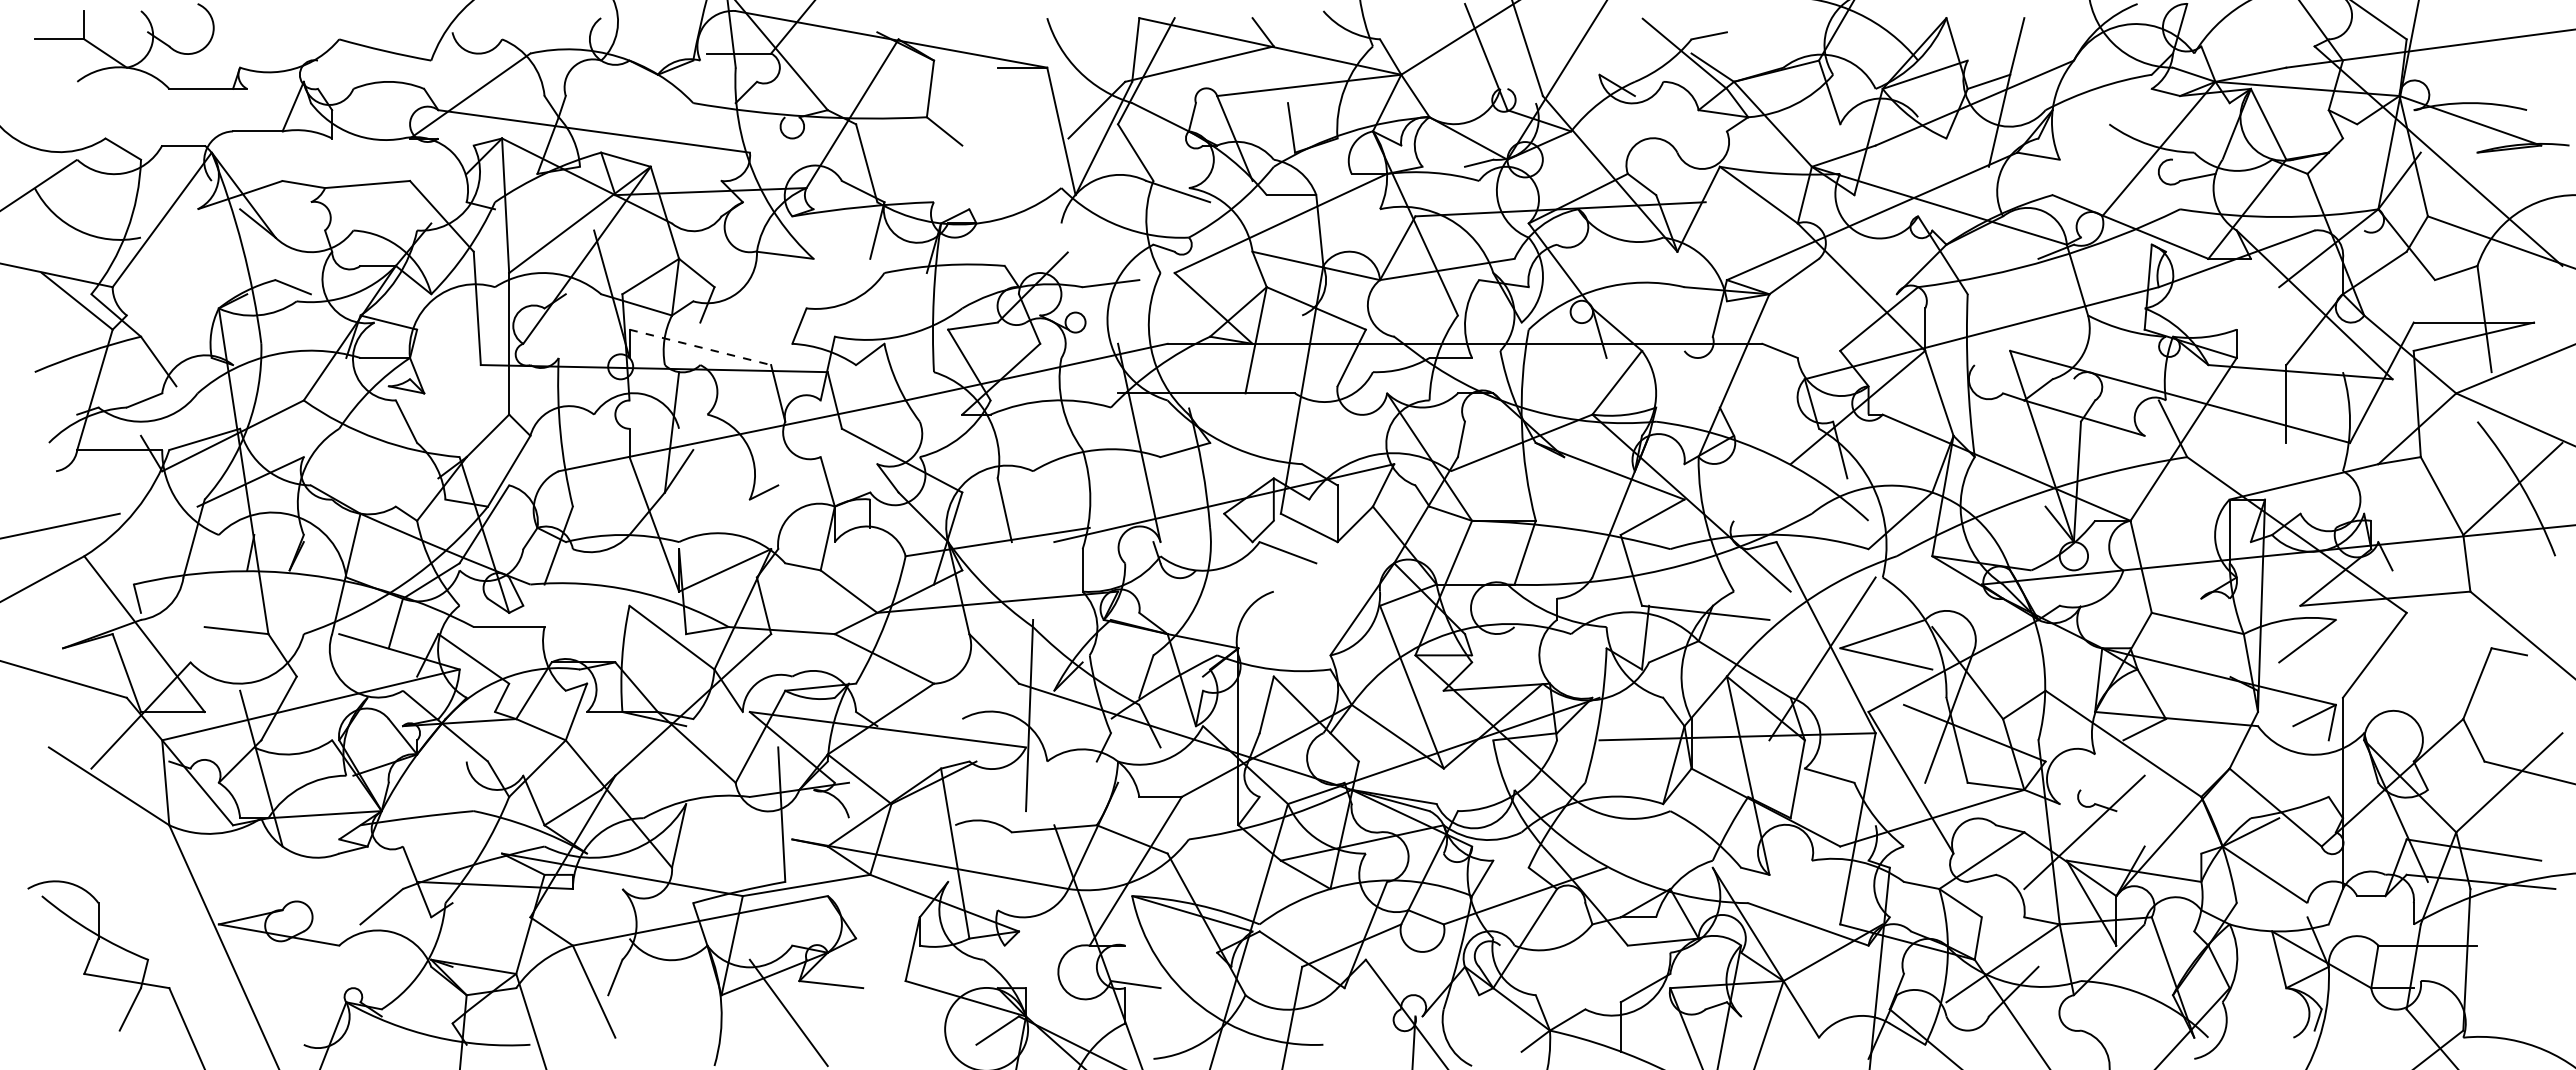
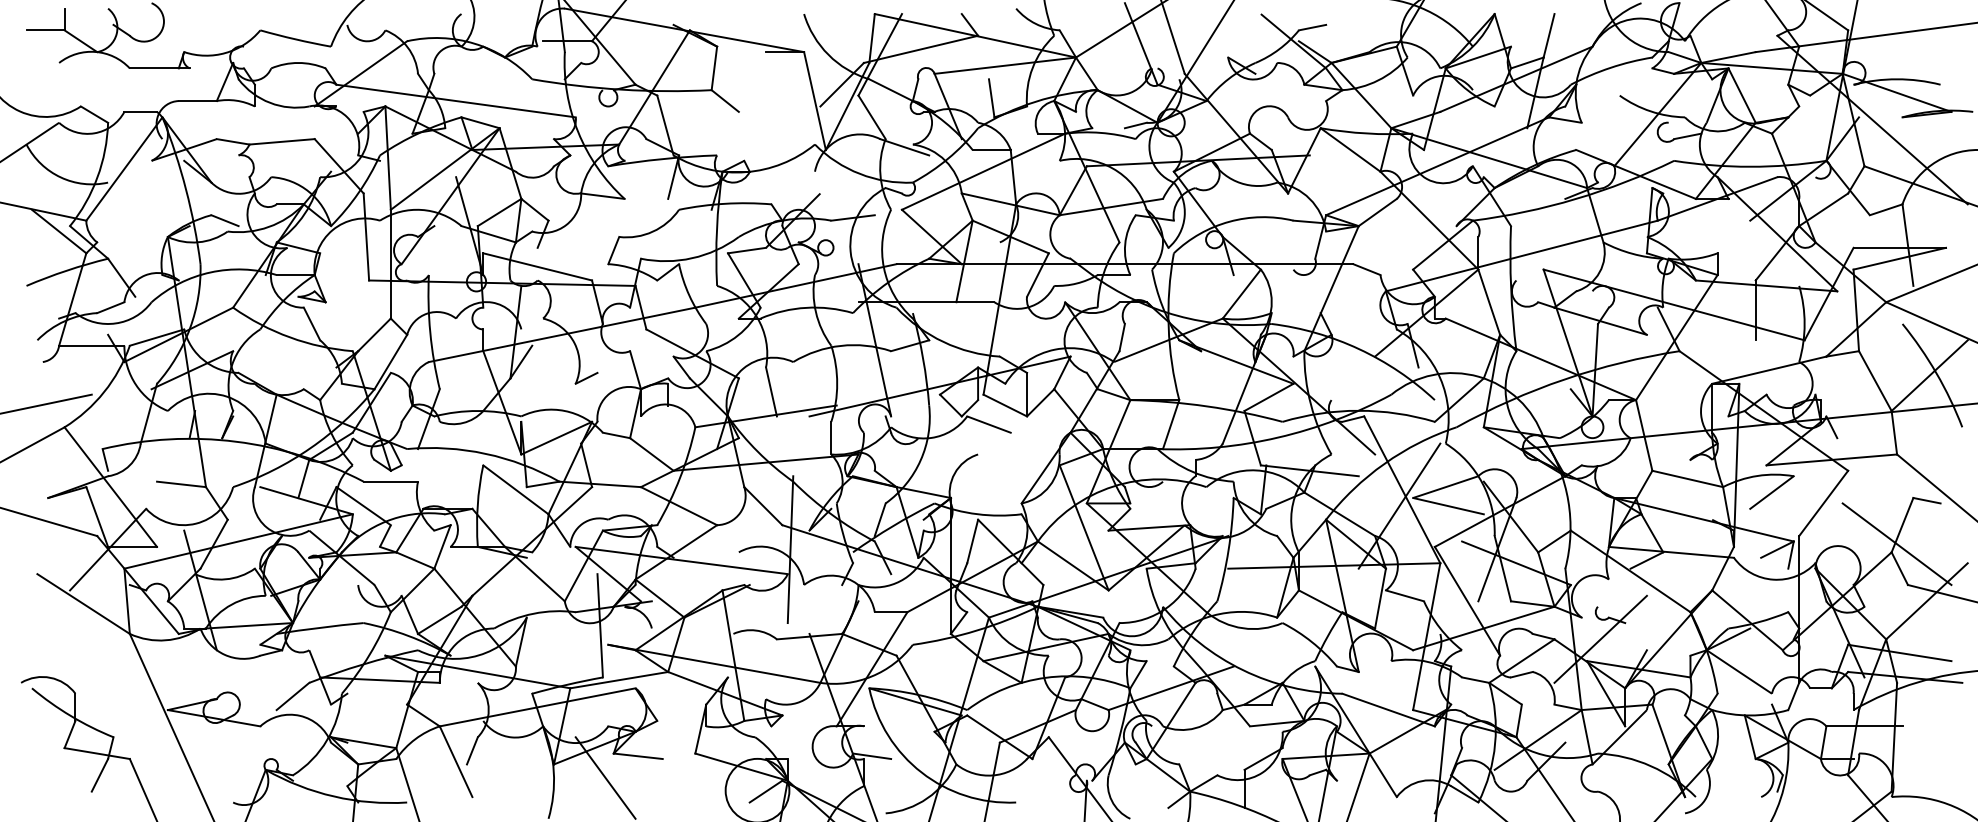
line: (700, 347) -> (537, 267), dashed -> solid
line: (2470, 708) -> (1897, 544), added

